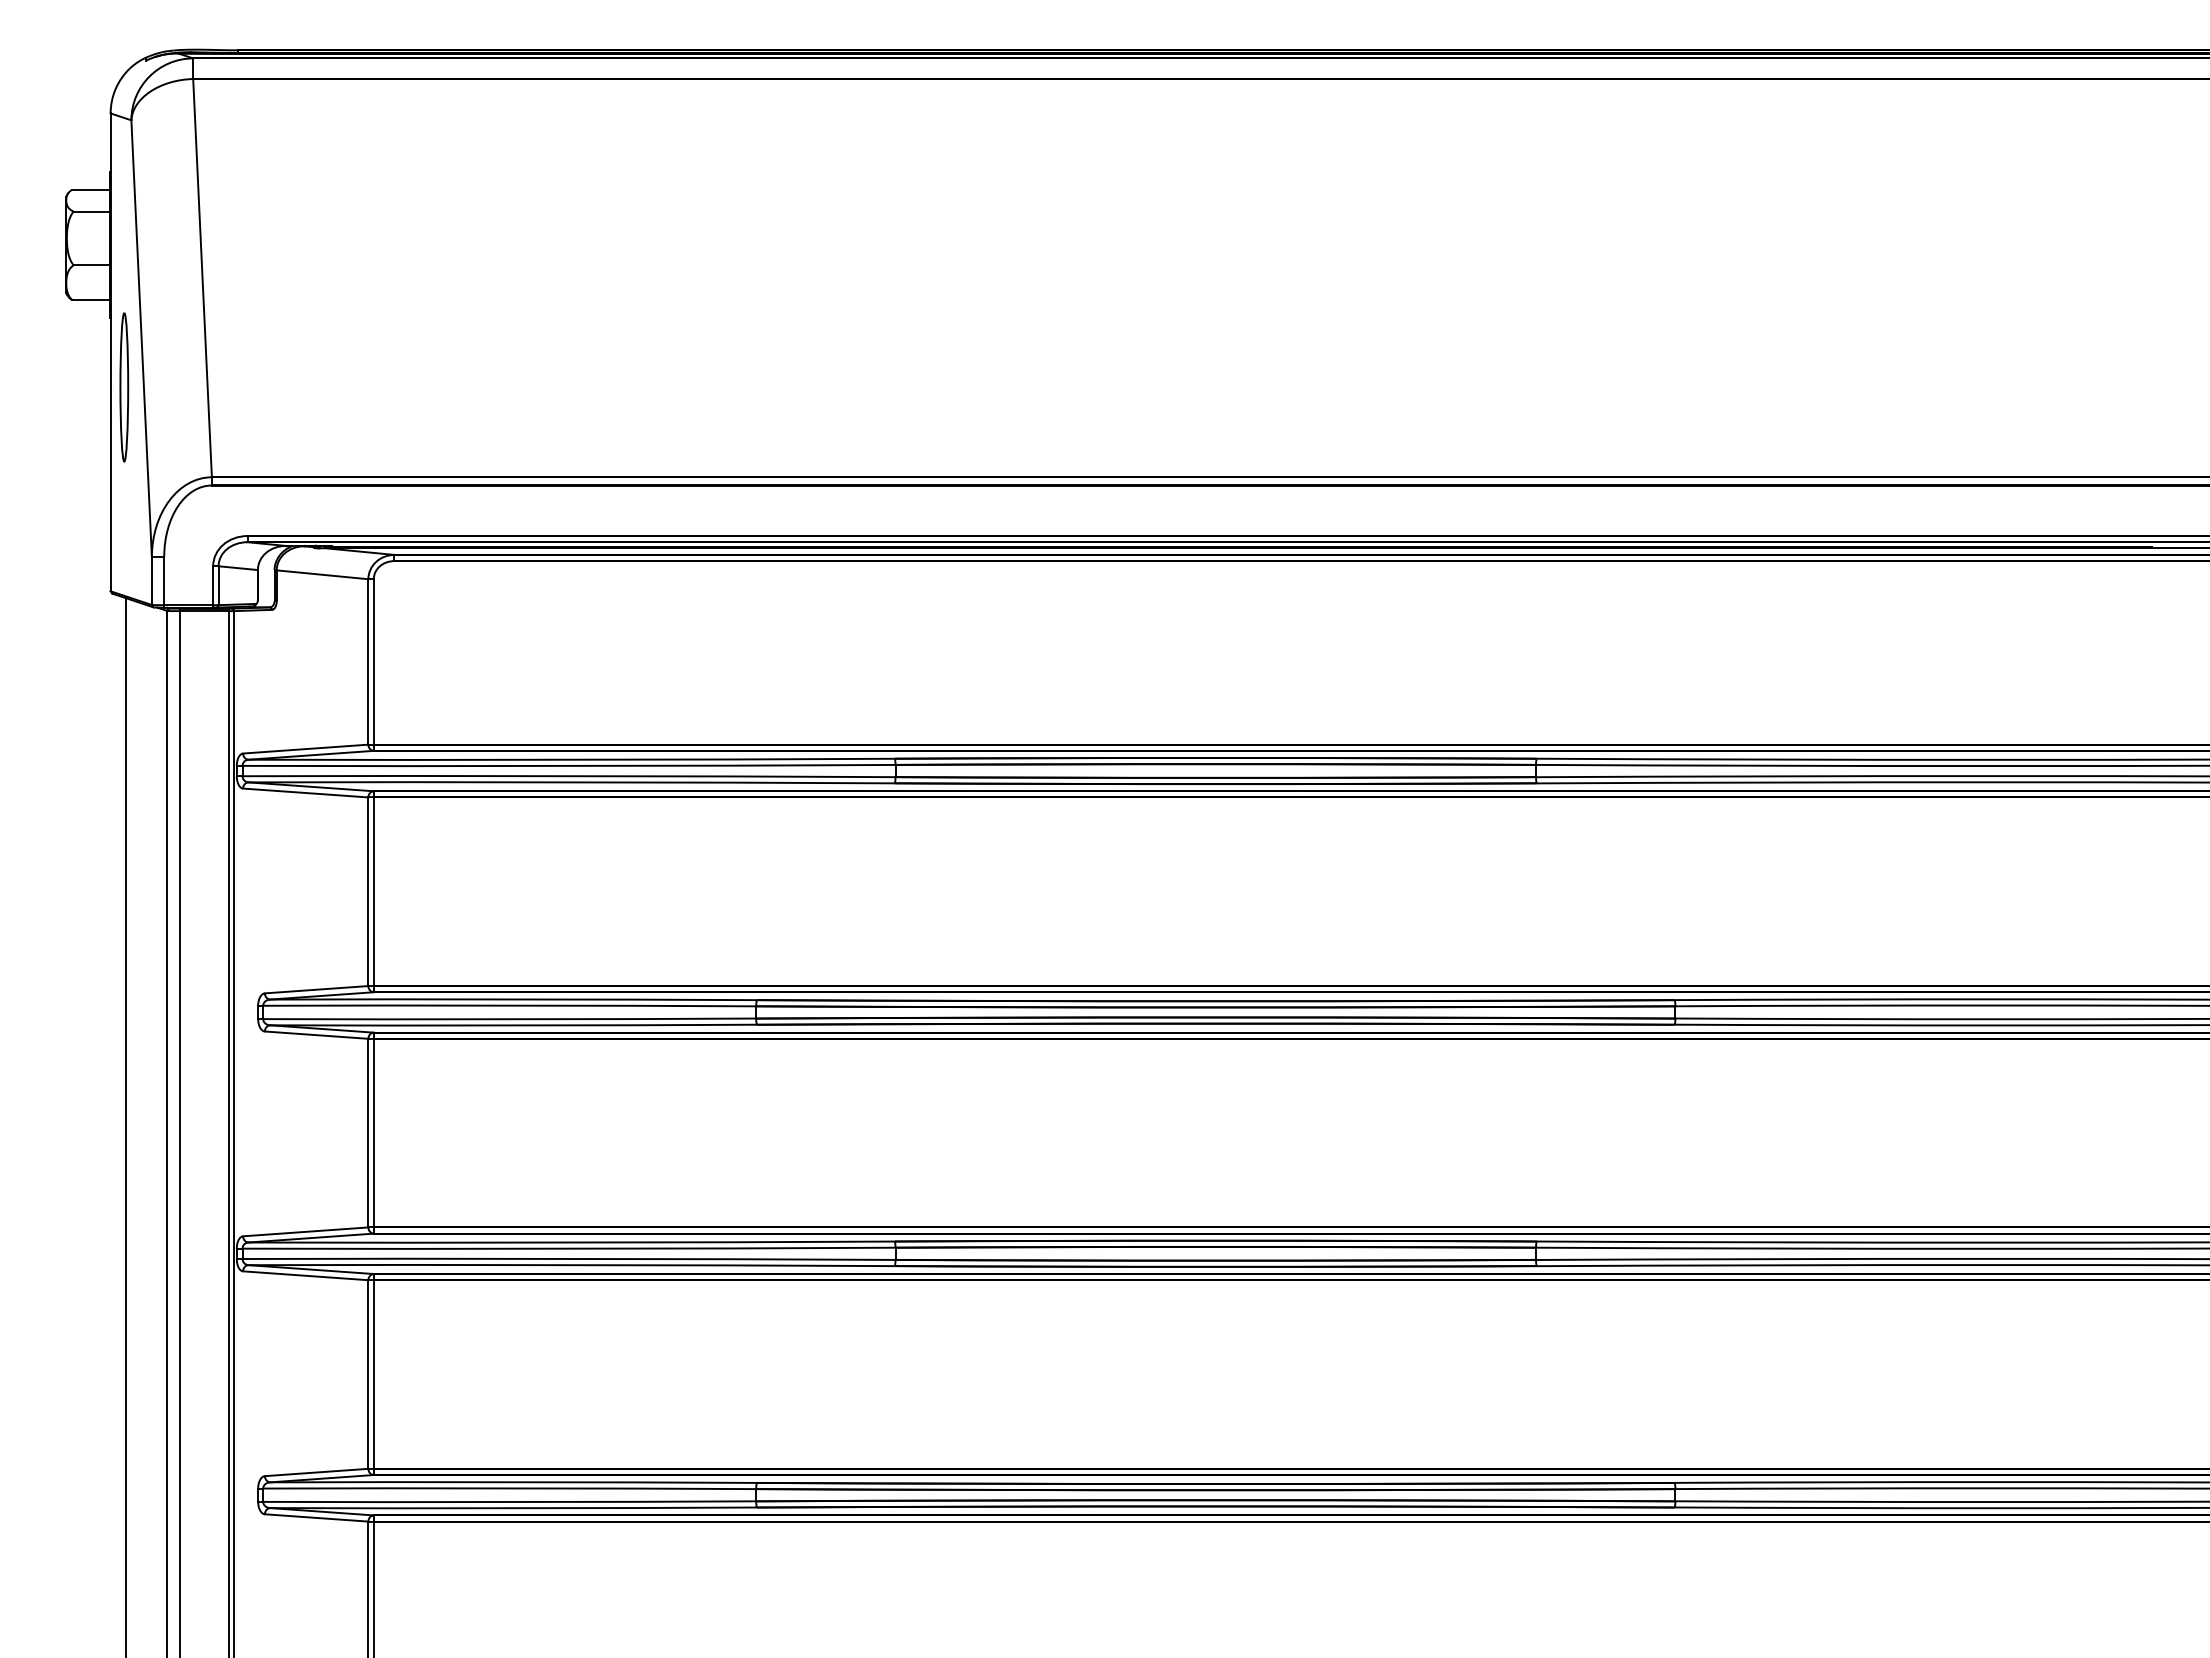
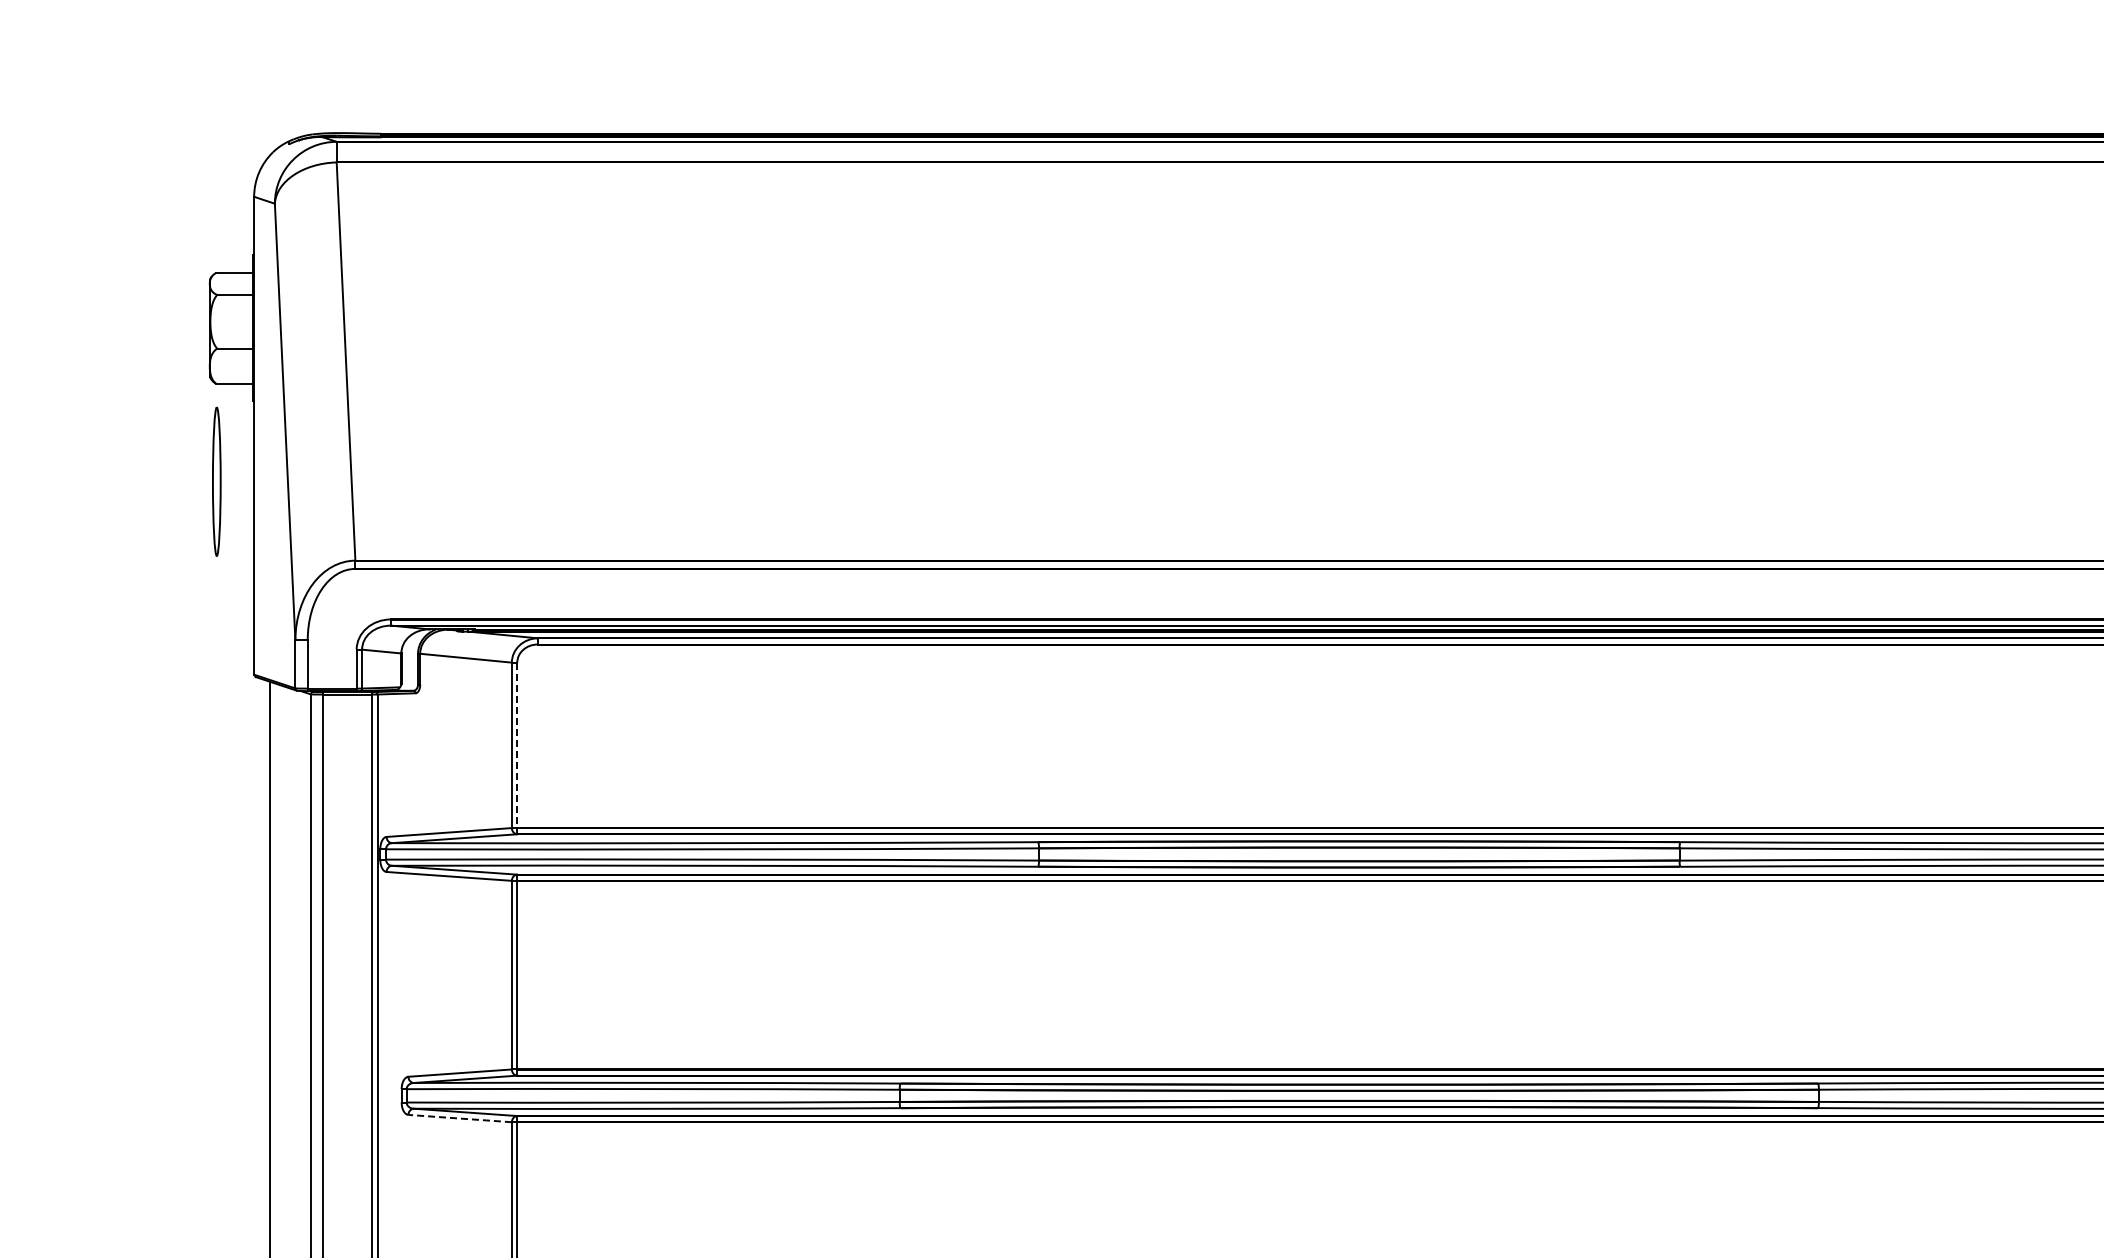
part: (124, 387) -> (217, 481), moved
line: (373, 661) -> (517, 744), solid -> dashed
line: (316, 1035) -> (460, 1118), solid -> dashed

